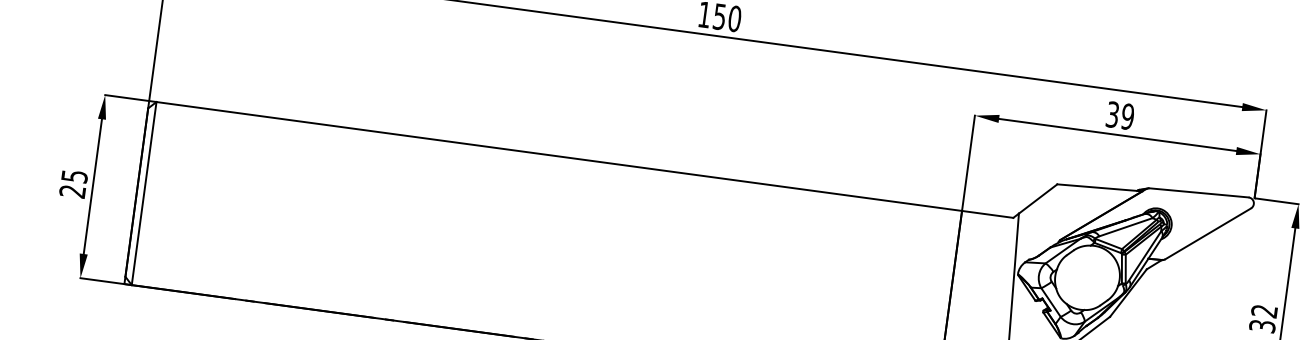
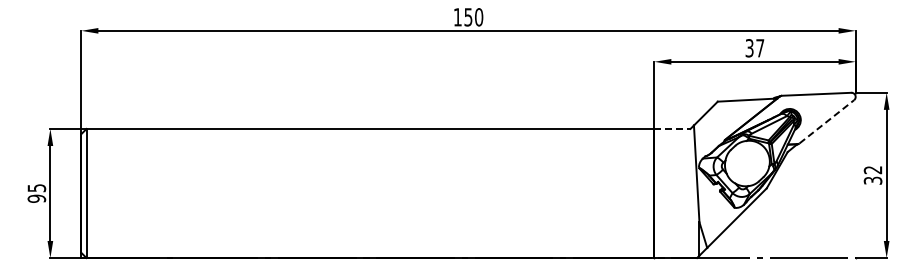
text: (1128, 117) -> (760, 48), 39 -> 37
text: (72, 191) -> (36, 198), 25 -> 95
line: (987, 213) -> (672, 128), solid -> dashed
line: (1207, 233) -> (826, 121), solid -> dashed

